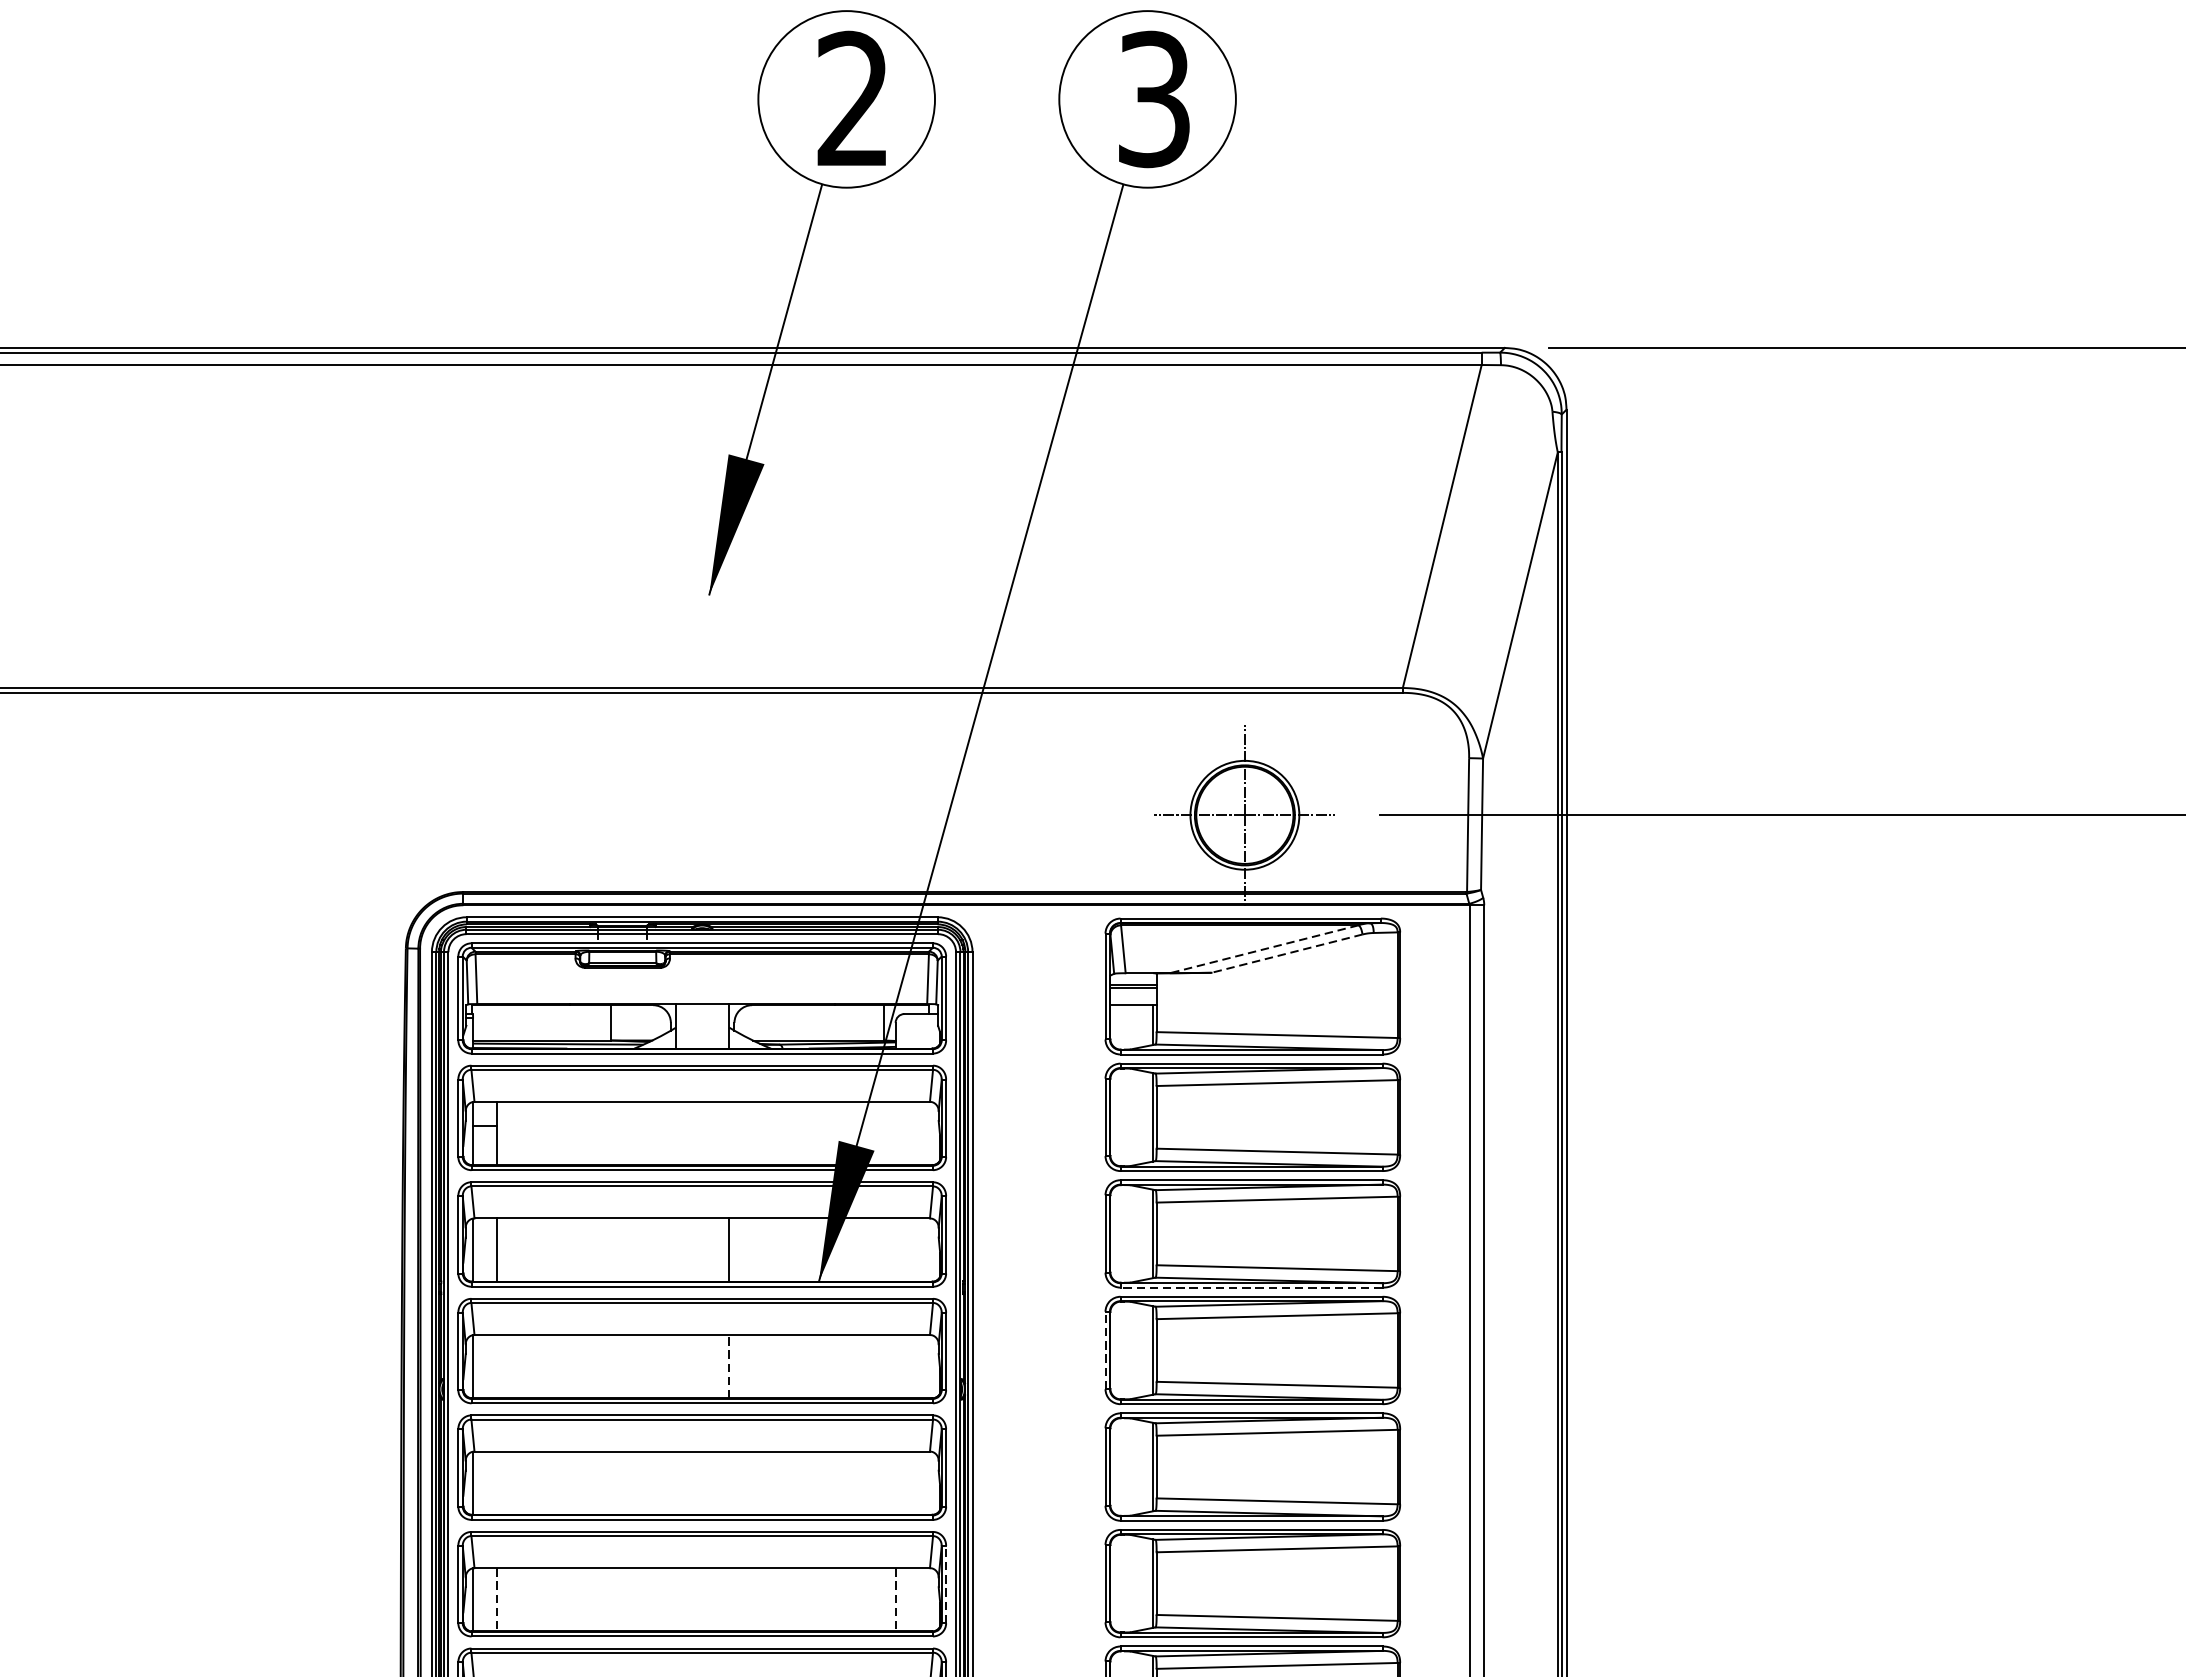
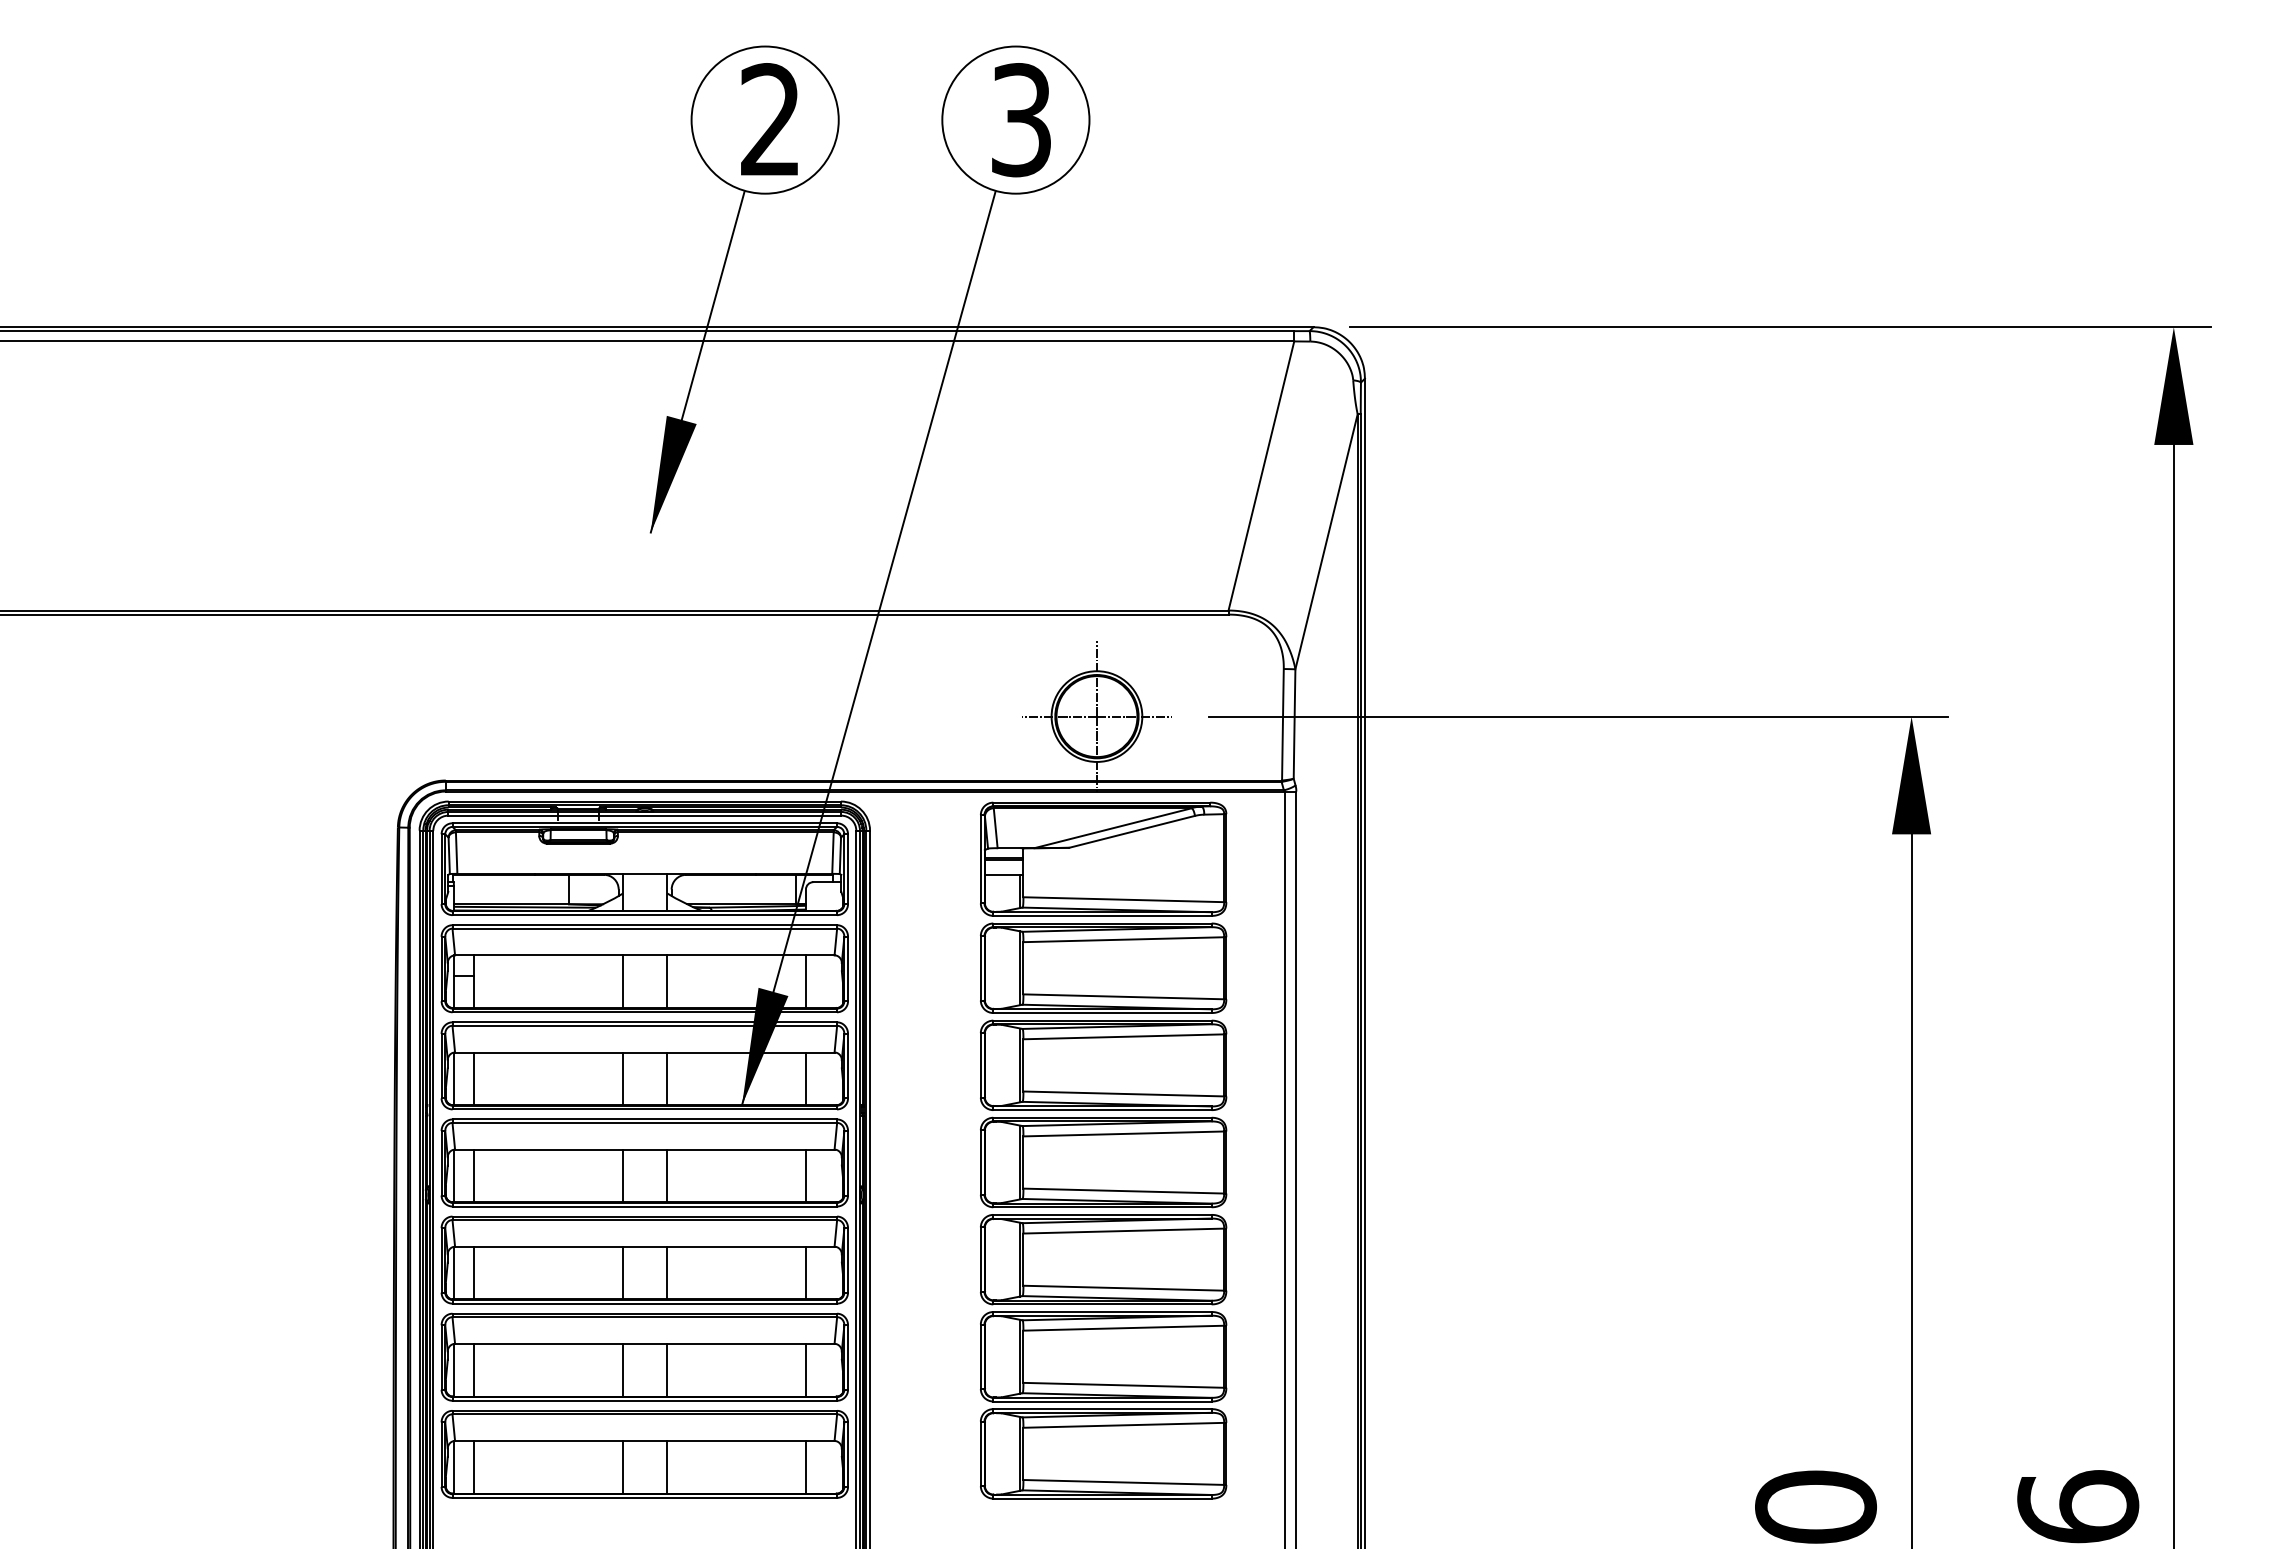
line: (1263, 949) -> (1112, 828), dashed -> solid
line: (1287, 953) -> (1132, 831), dashed -> solid
line: (676, 1133) -> (623, 981), added
line: (729, 1133) -> (667, 981), added
line: (895, 1133) -> (805, 981), added
line: (676, 1249) -> (623, 1078), added
line: (895, 1249) -> (805, 1078), added
line: (1250, 1288) -> (1101, 1110), dashed -> solid
line: (1105, 1350) -> (980, 1162), dashed -> solid
line: (497, 1366) -> (474, 1175), added
line: (676, 1366) -> (623, 1175), added
line: (729, 1366) -> (667, 1175), dashed -> solid
line: (895, 1366) -> (805, 1175), added
line: (497, 1482) -> (474, 1272), added
line: (676, 1482) -> (623, 1272), added
line: (729, 1482) -> (667, 1272), added
line: (895, 1482) -> (805, 1272), added
line: (946, 1584) -> (848, 1357), dashed -> solid
line: (676, 1598) -> (623, 1369), added
line: (729, 1598) -> (667, 1369), added
line: (497, 1600) -> (474, 1370), dashed -> solid
line: (895, 1600) -> (805, 1370), dashed -> solid

